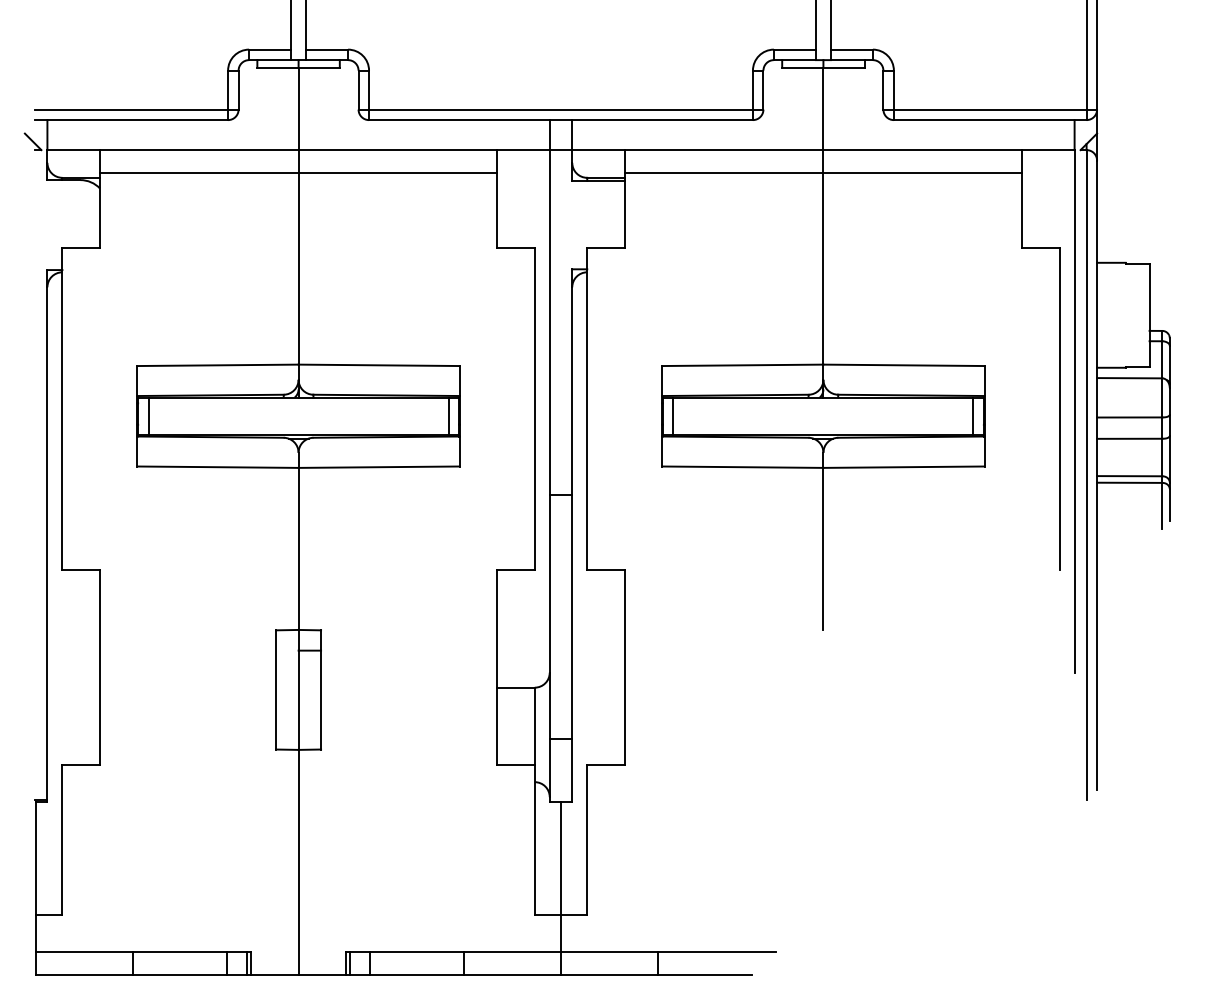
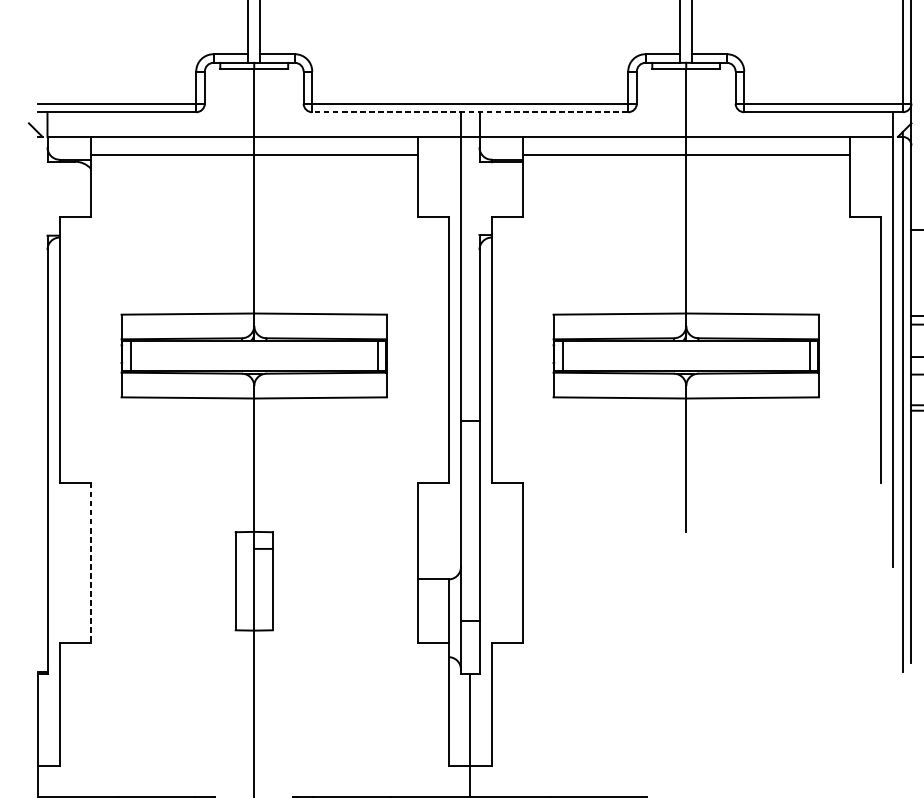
line: (561, 120) -> (470, 112), solid -> dashed
line: (99, 667) -> (90, 562), solid -> dashed

